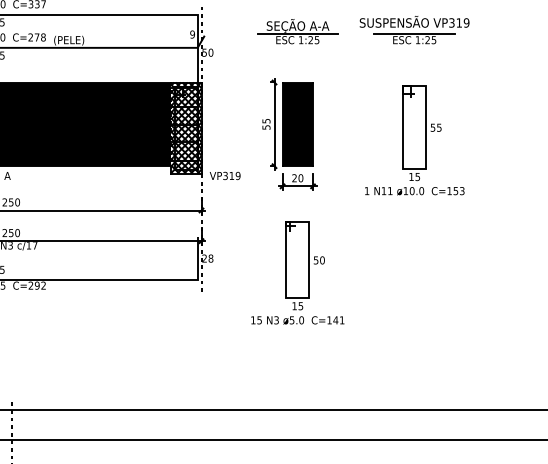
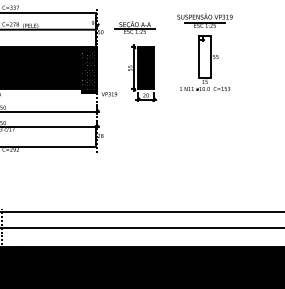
part: (296, 31) -> (134, 27), moved
part: (415, 138) -> (205, 62), moved
part: (296, 273) -> (145, 143), removed

